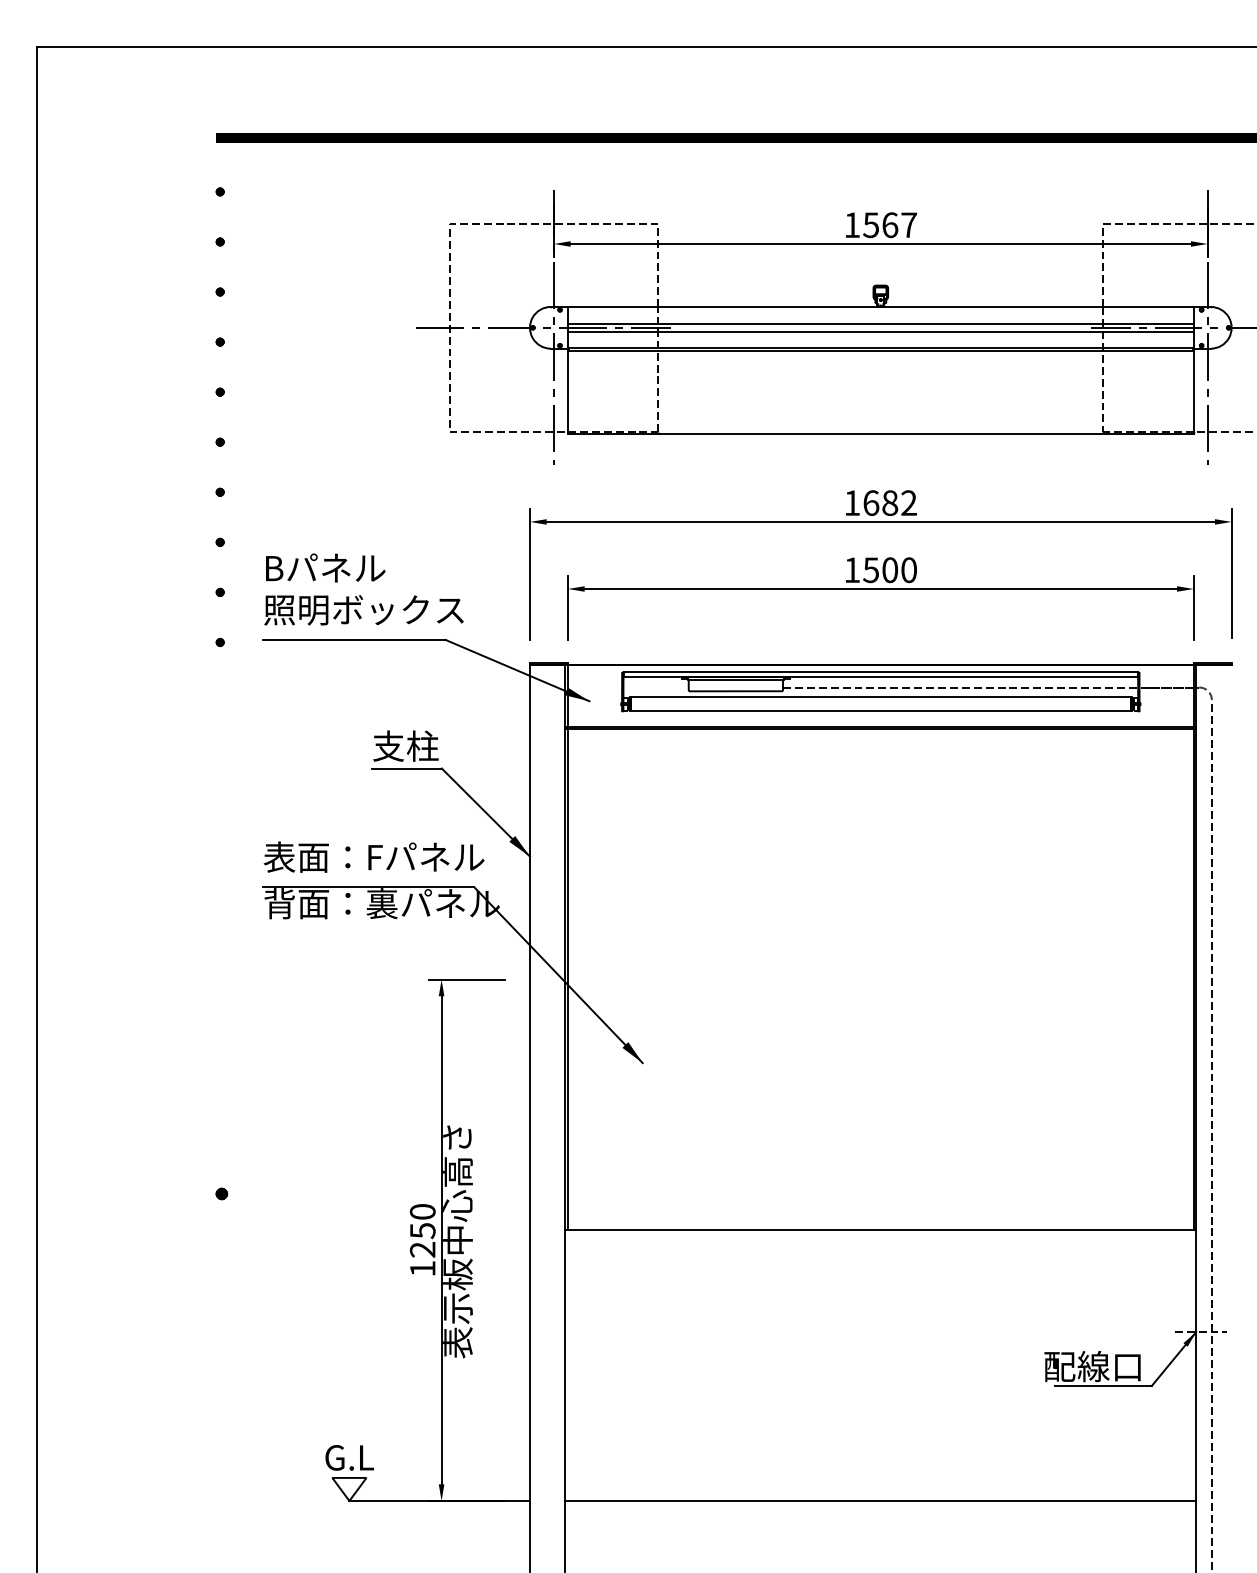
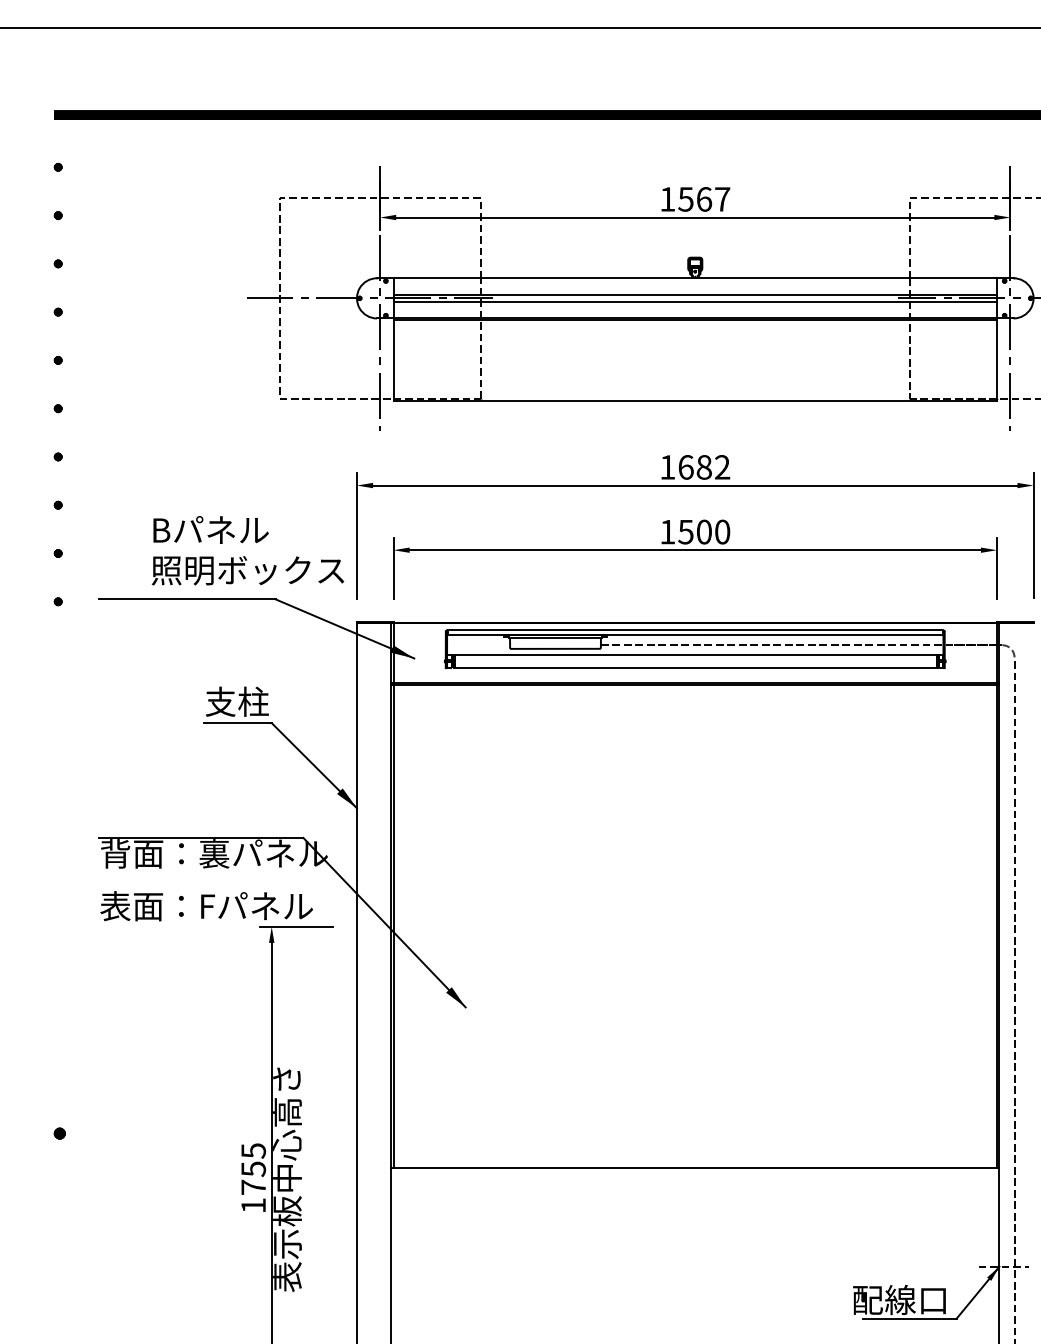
text: (363, 589) -> (247, 550), moved
text: (373, 856) -> (206, 905), moved
text: (422, 1230) -> (253, 1168), 1250 -> 1755

